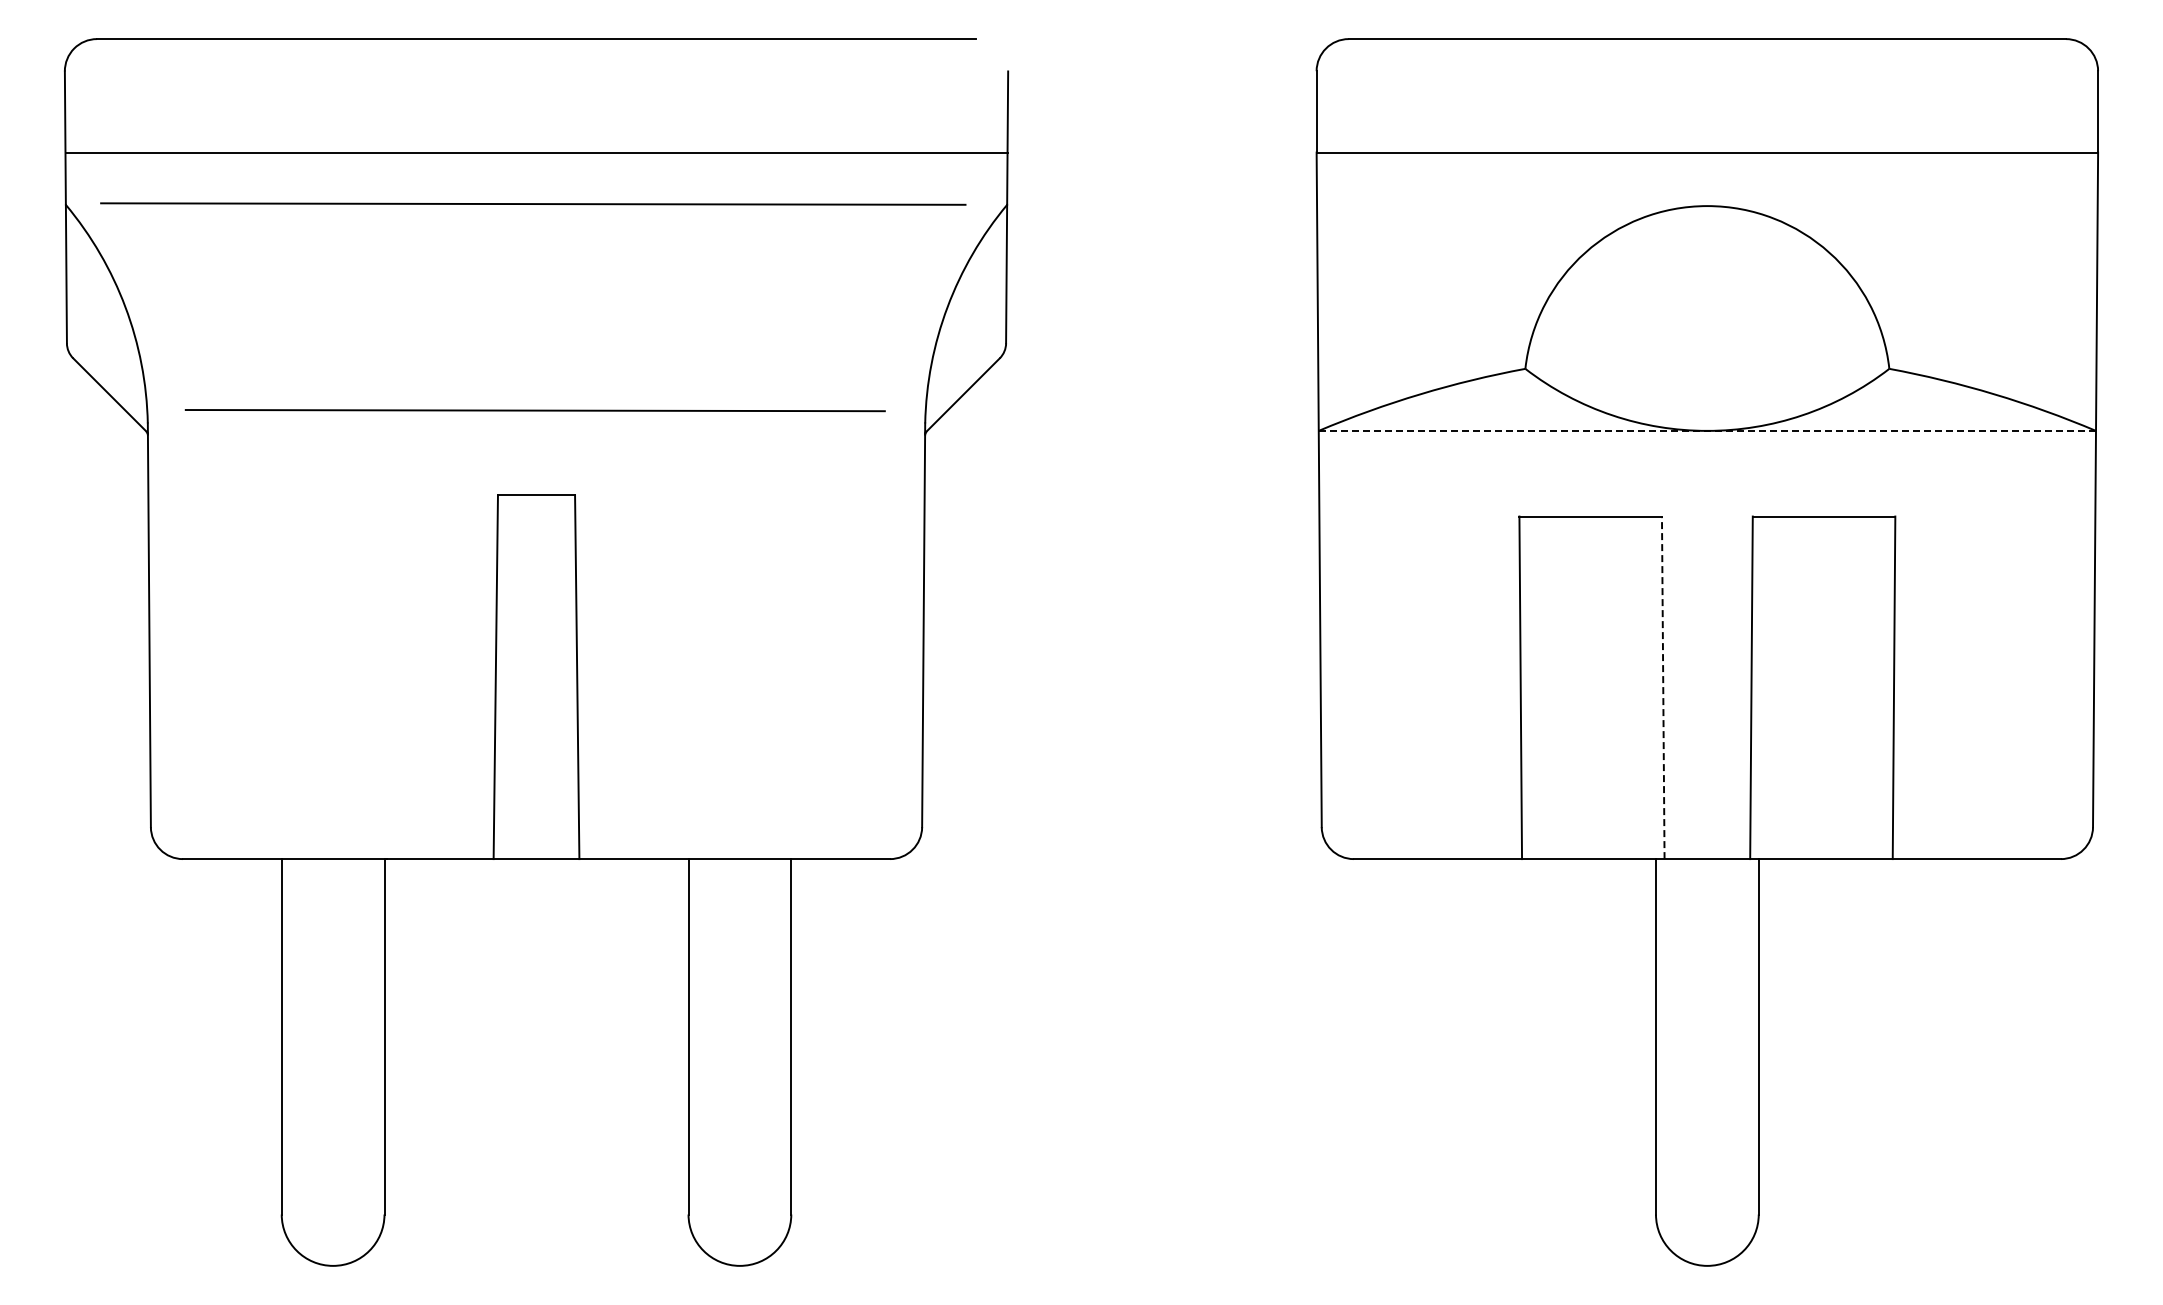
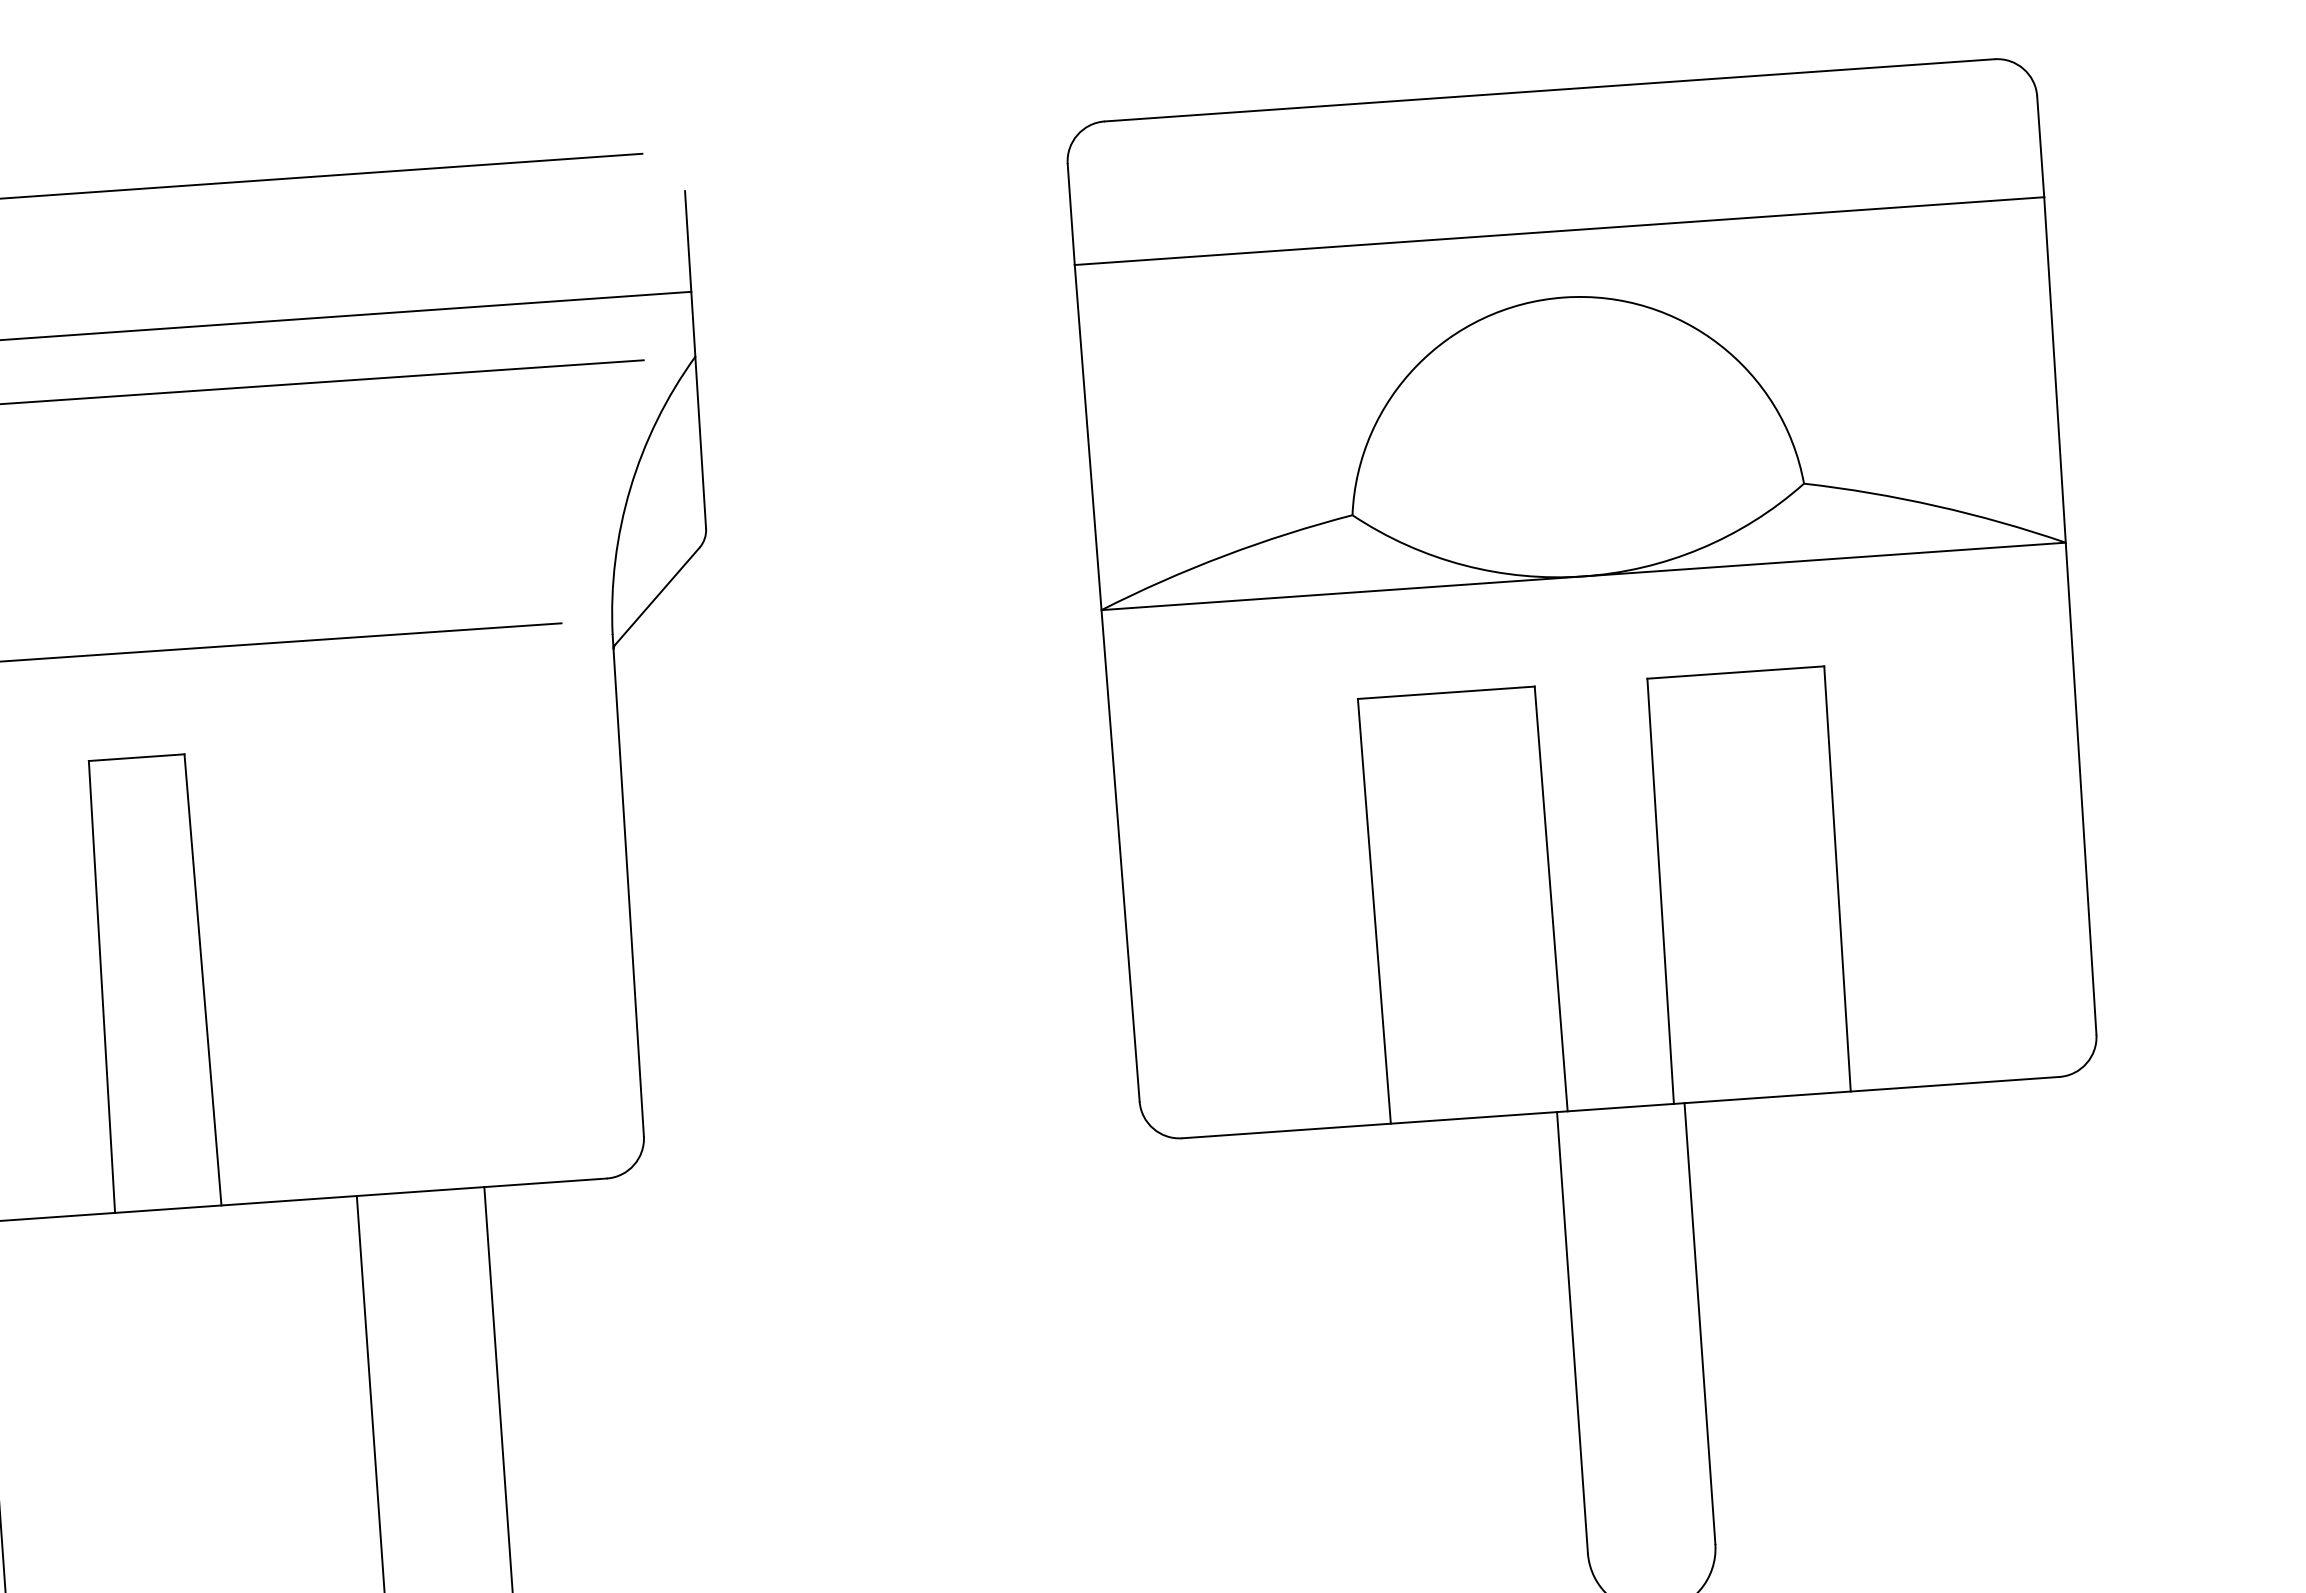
line: (1707, 430) -> (1583, 575), dashed -> solid
line: (1663, 687) -> (1551, 898), dashed -> solid

